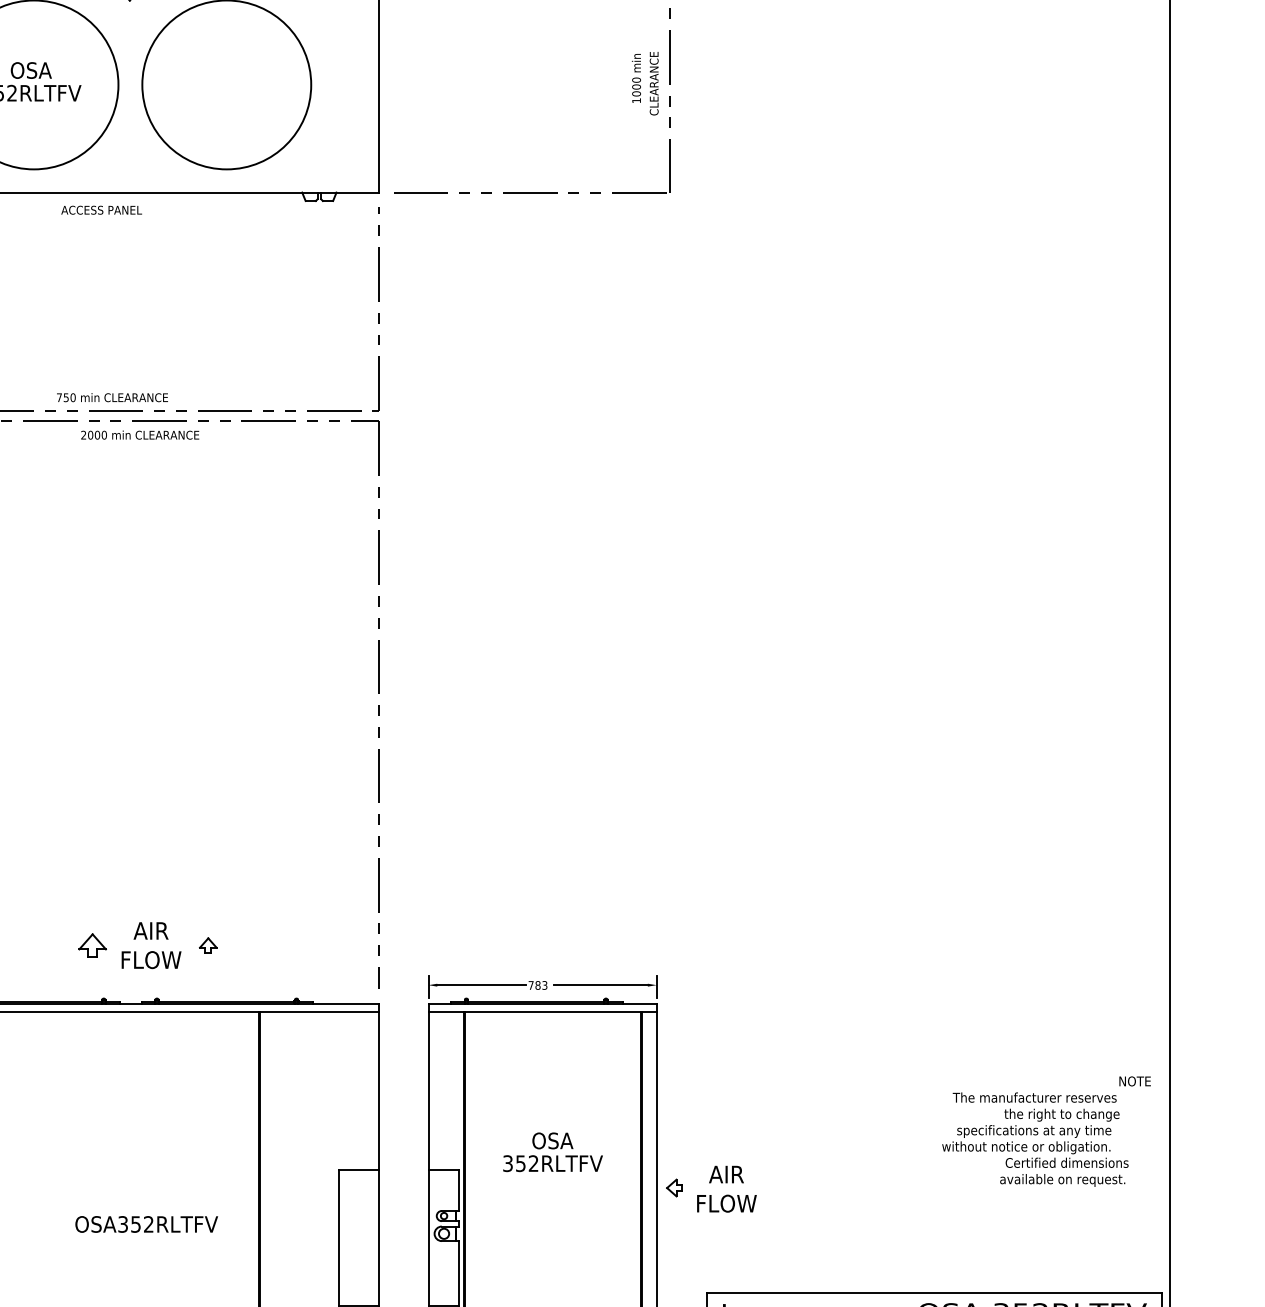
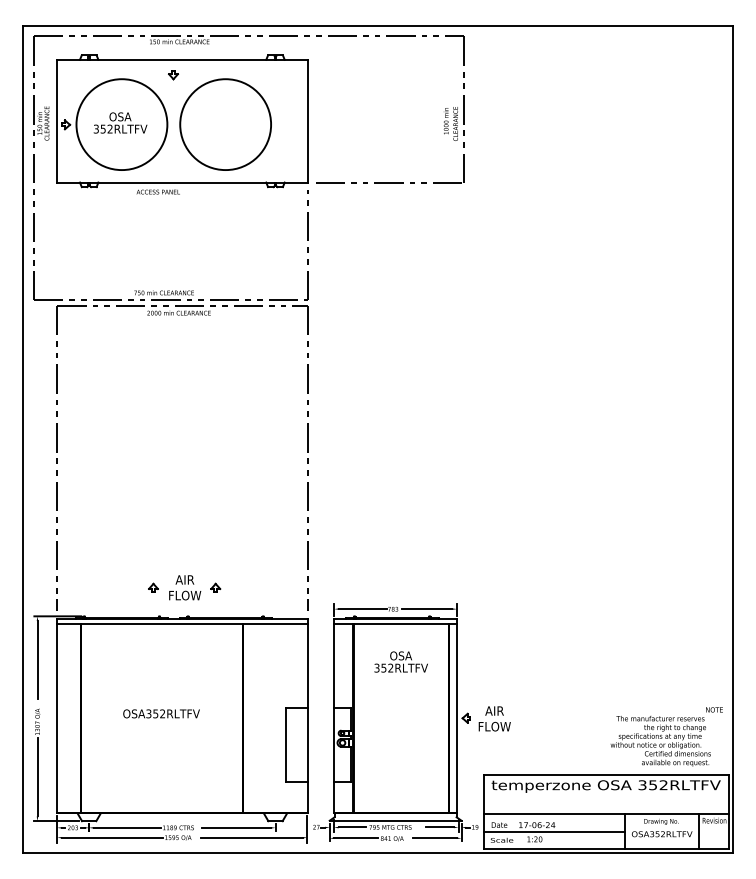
part: (92, 945) -> (153, 587), size x0.62
text: (1045, 1130) -> (666, 736), moved
text: (551, 1151) -> (400, 661), moved
text: (146, 1223) -> (161, 713), moved

